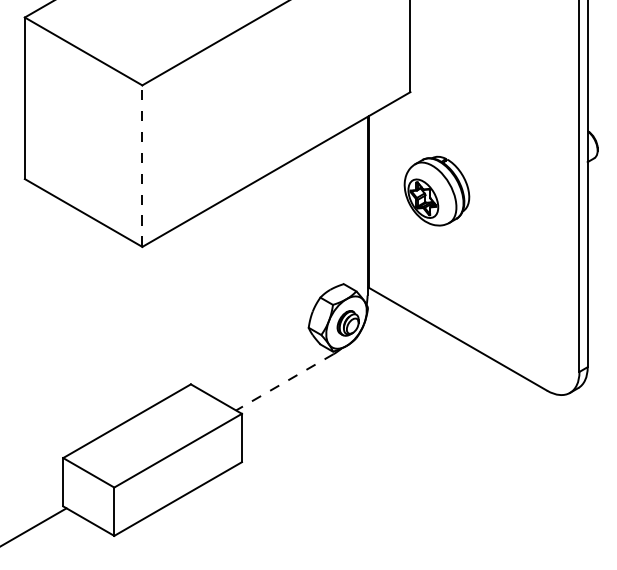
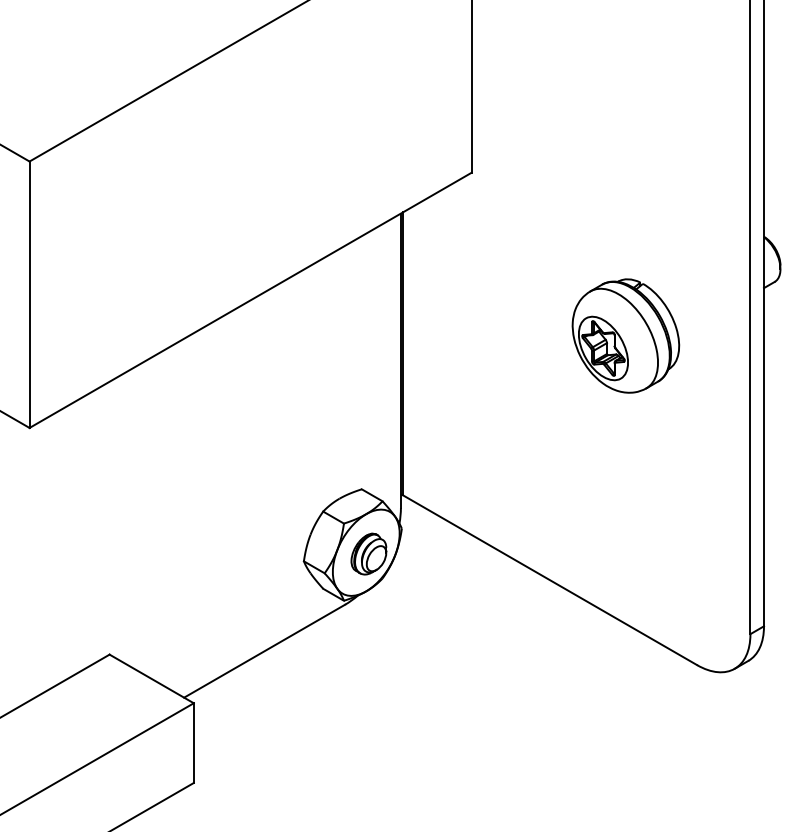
line: (142, 166) -> (29, 295), dashed -> solid
part: (436, 190) -> (625, 334), moved
line: (284, 382) -> (263, 651), dashed -> solid

